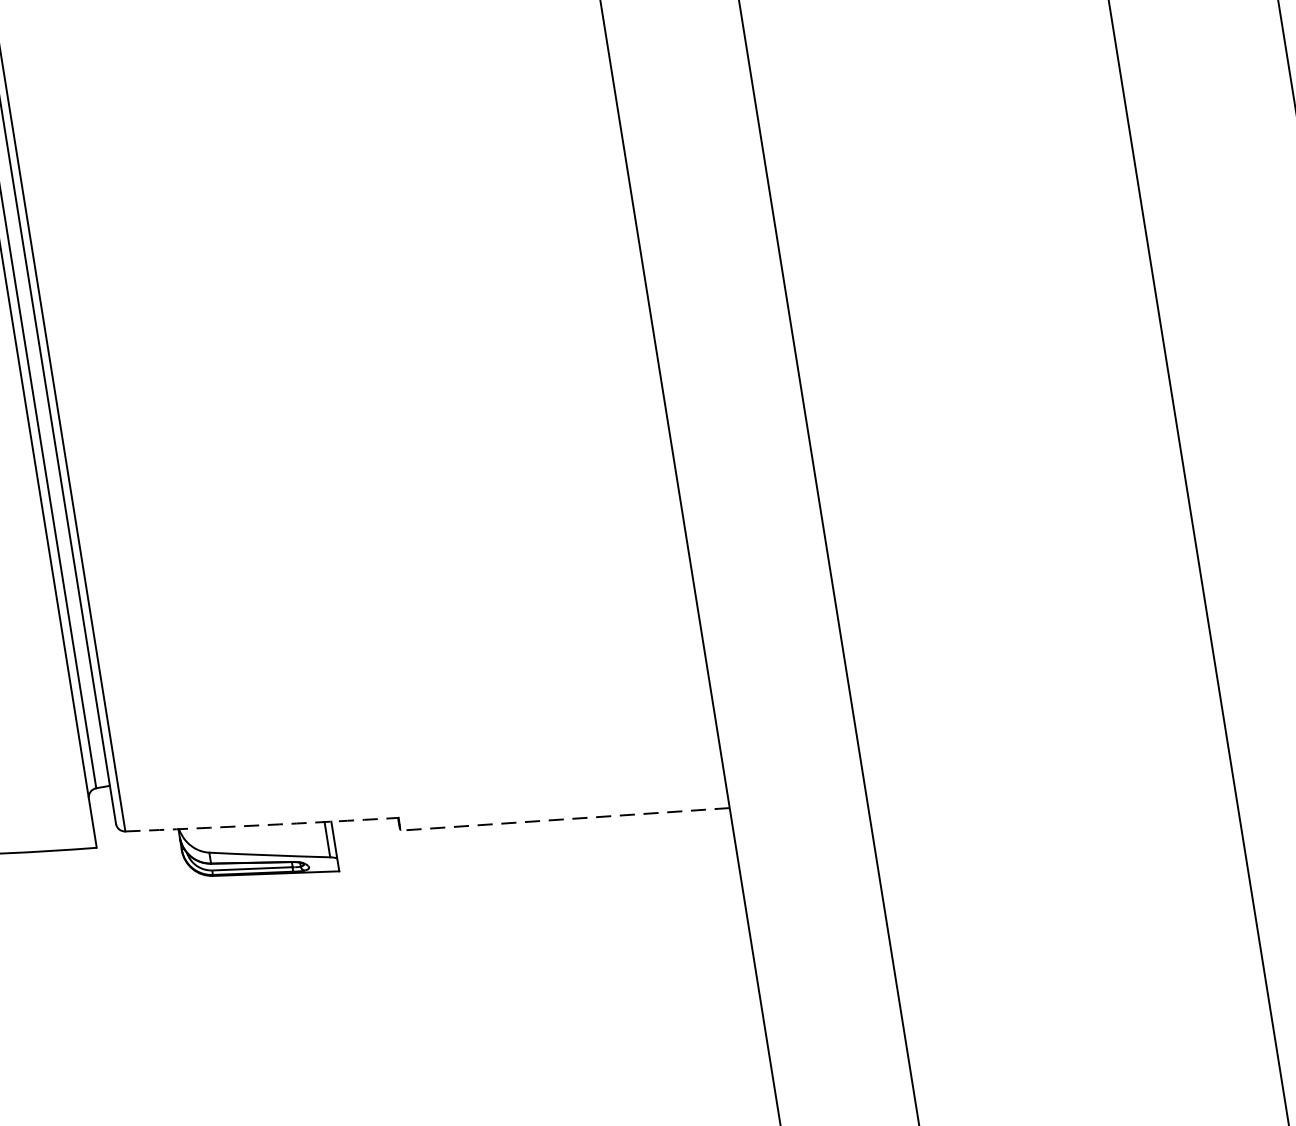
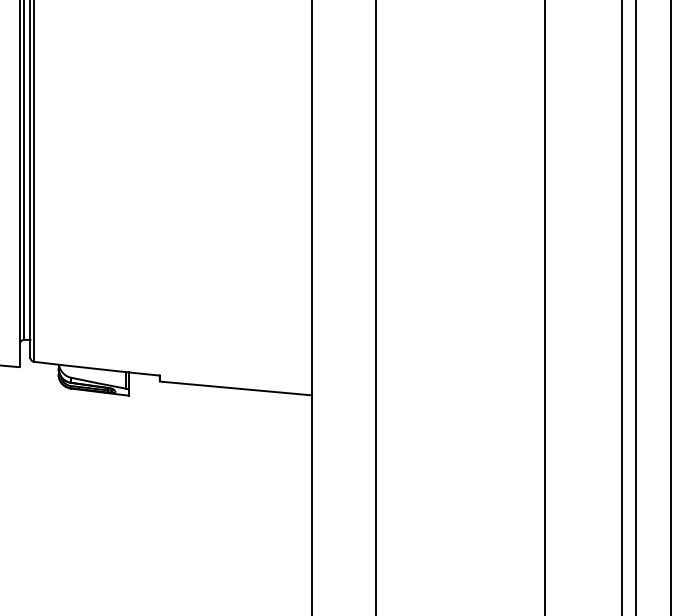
line: (563, 819) -> (235, 388), dashed -> solid
arc: (263, 826) -> (97, 369), dashed -> solid

